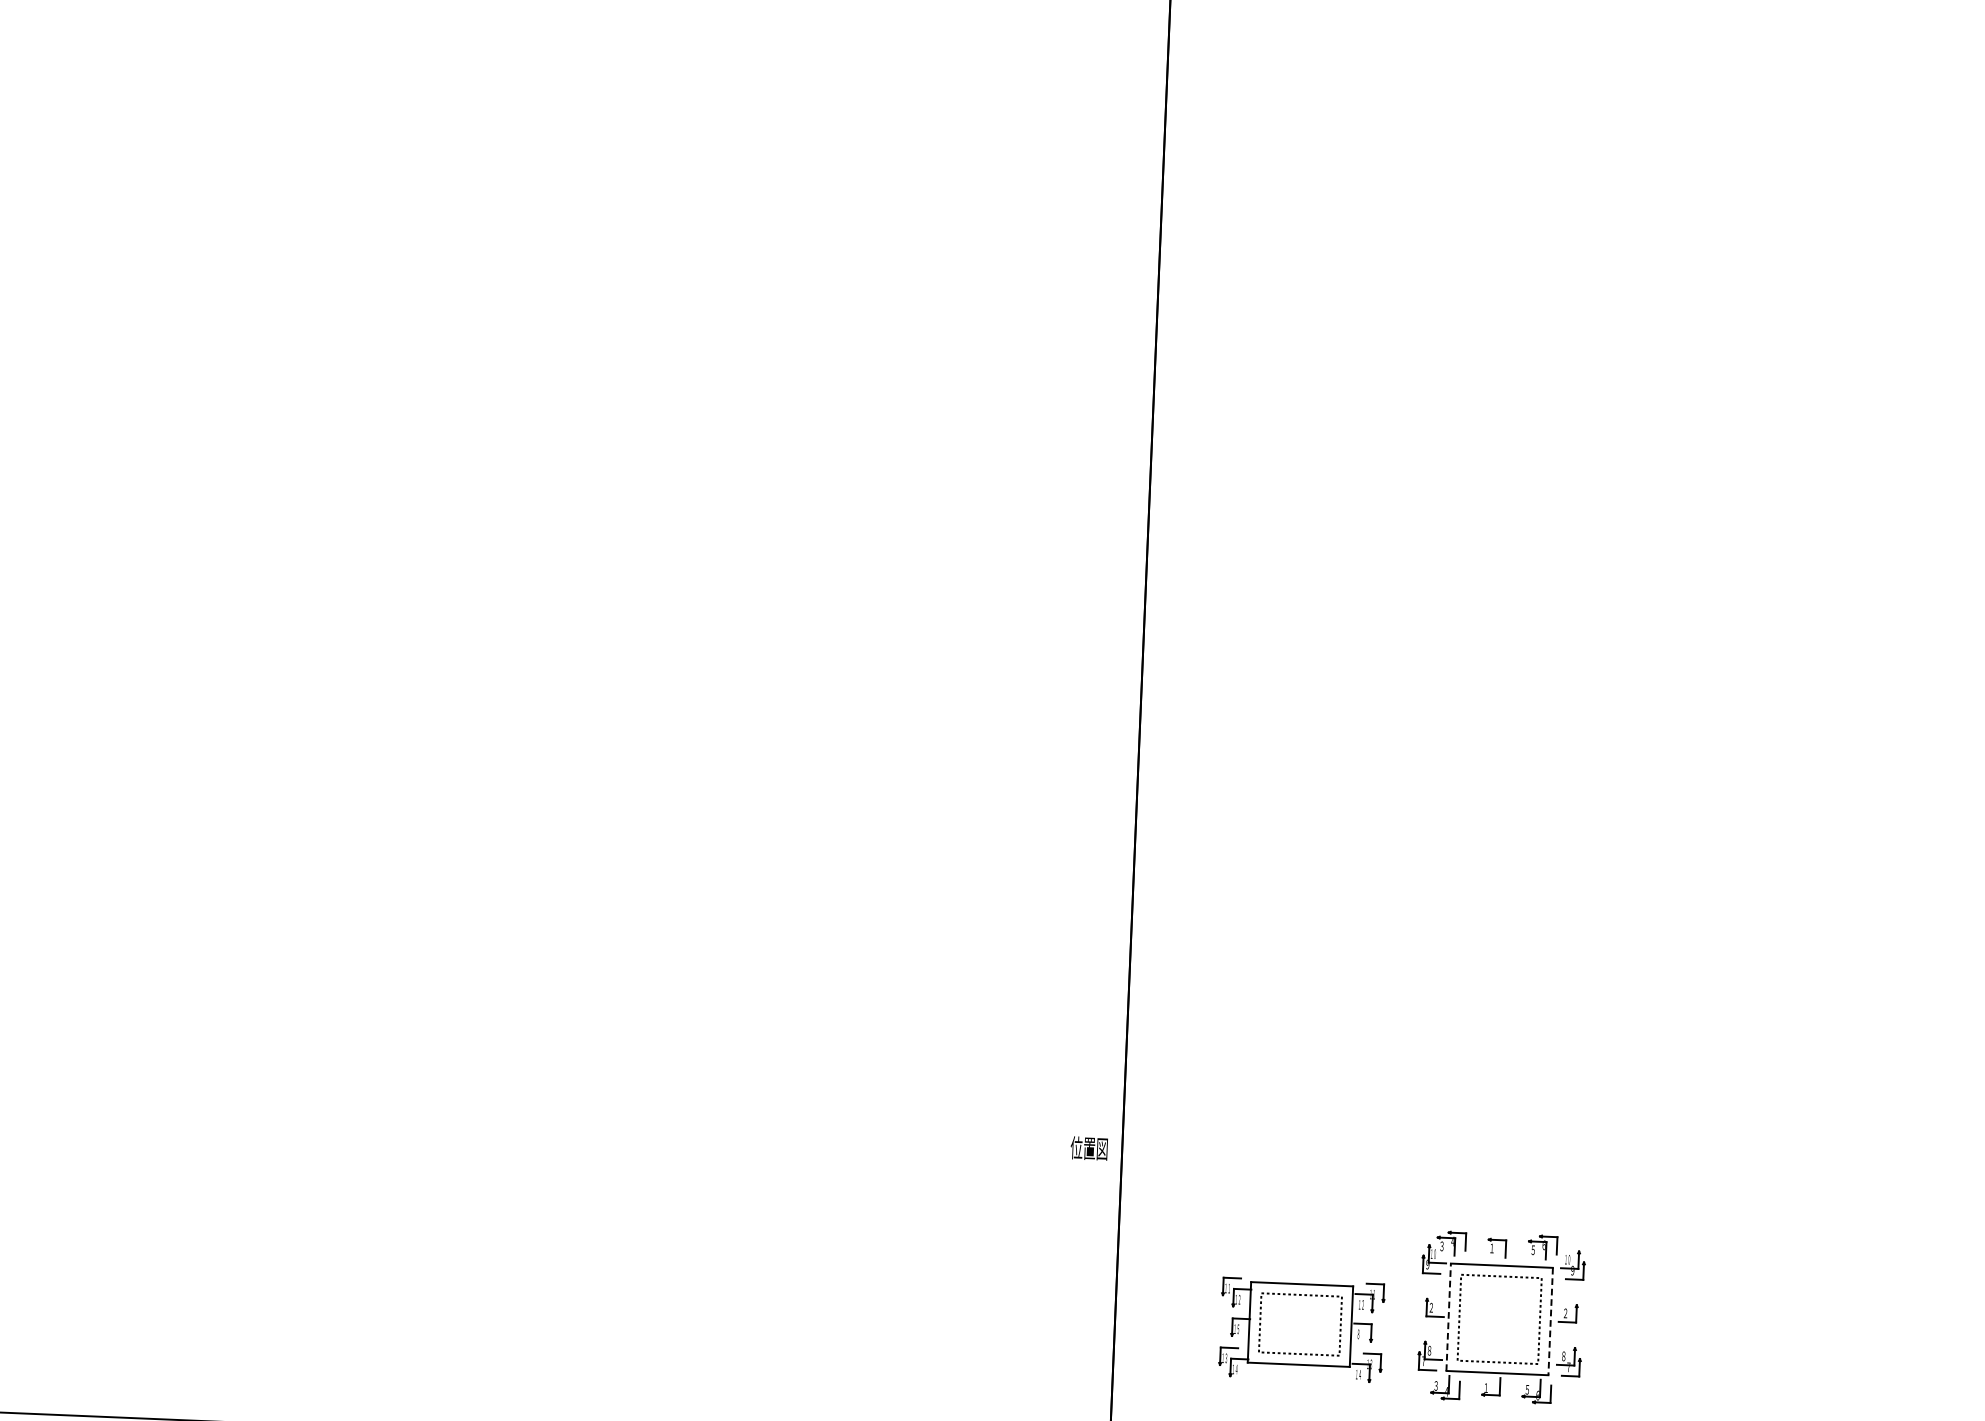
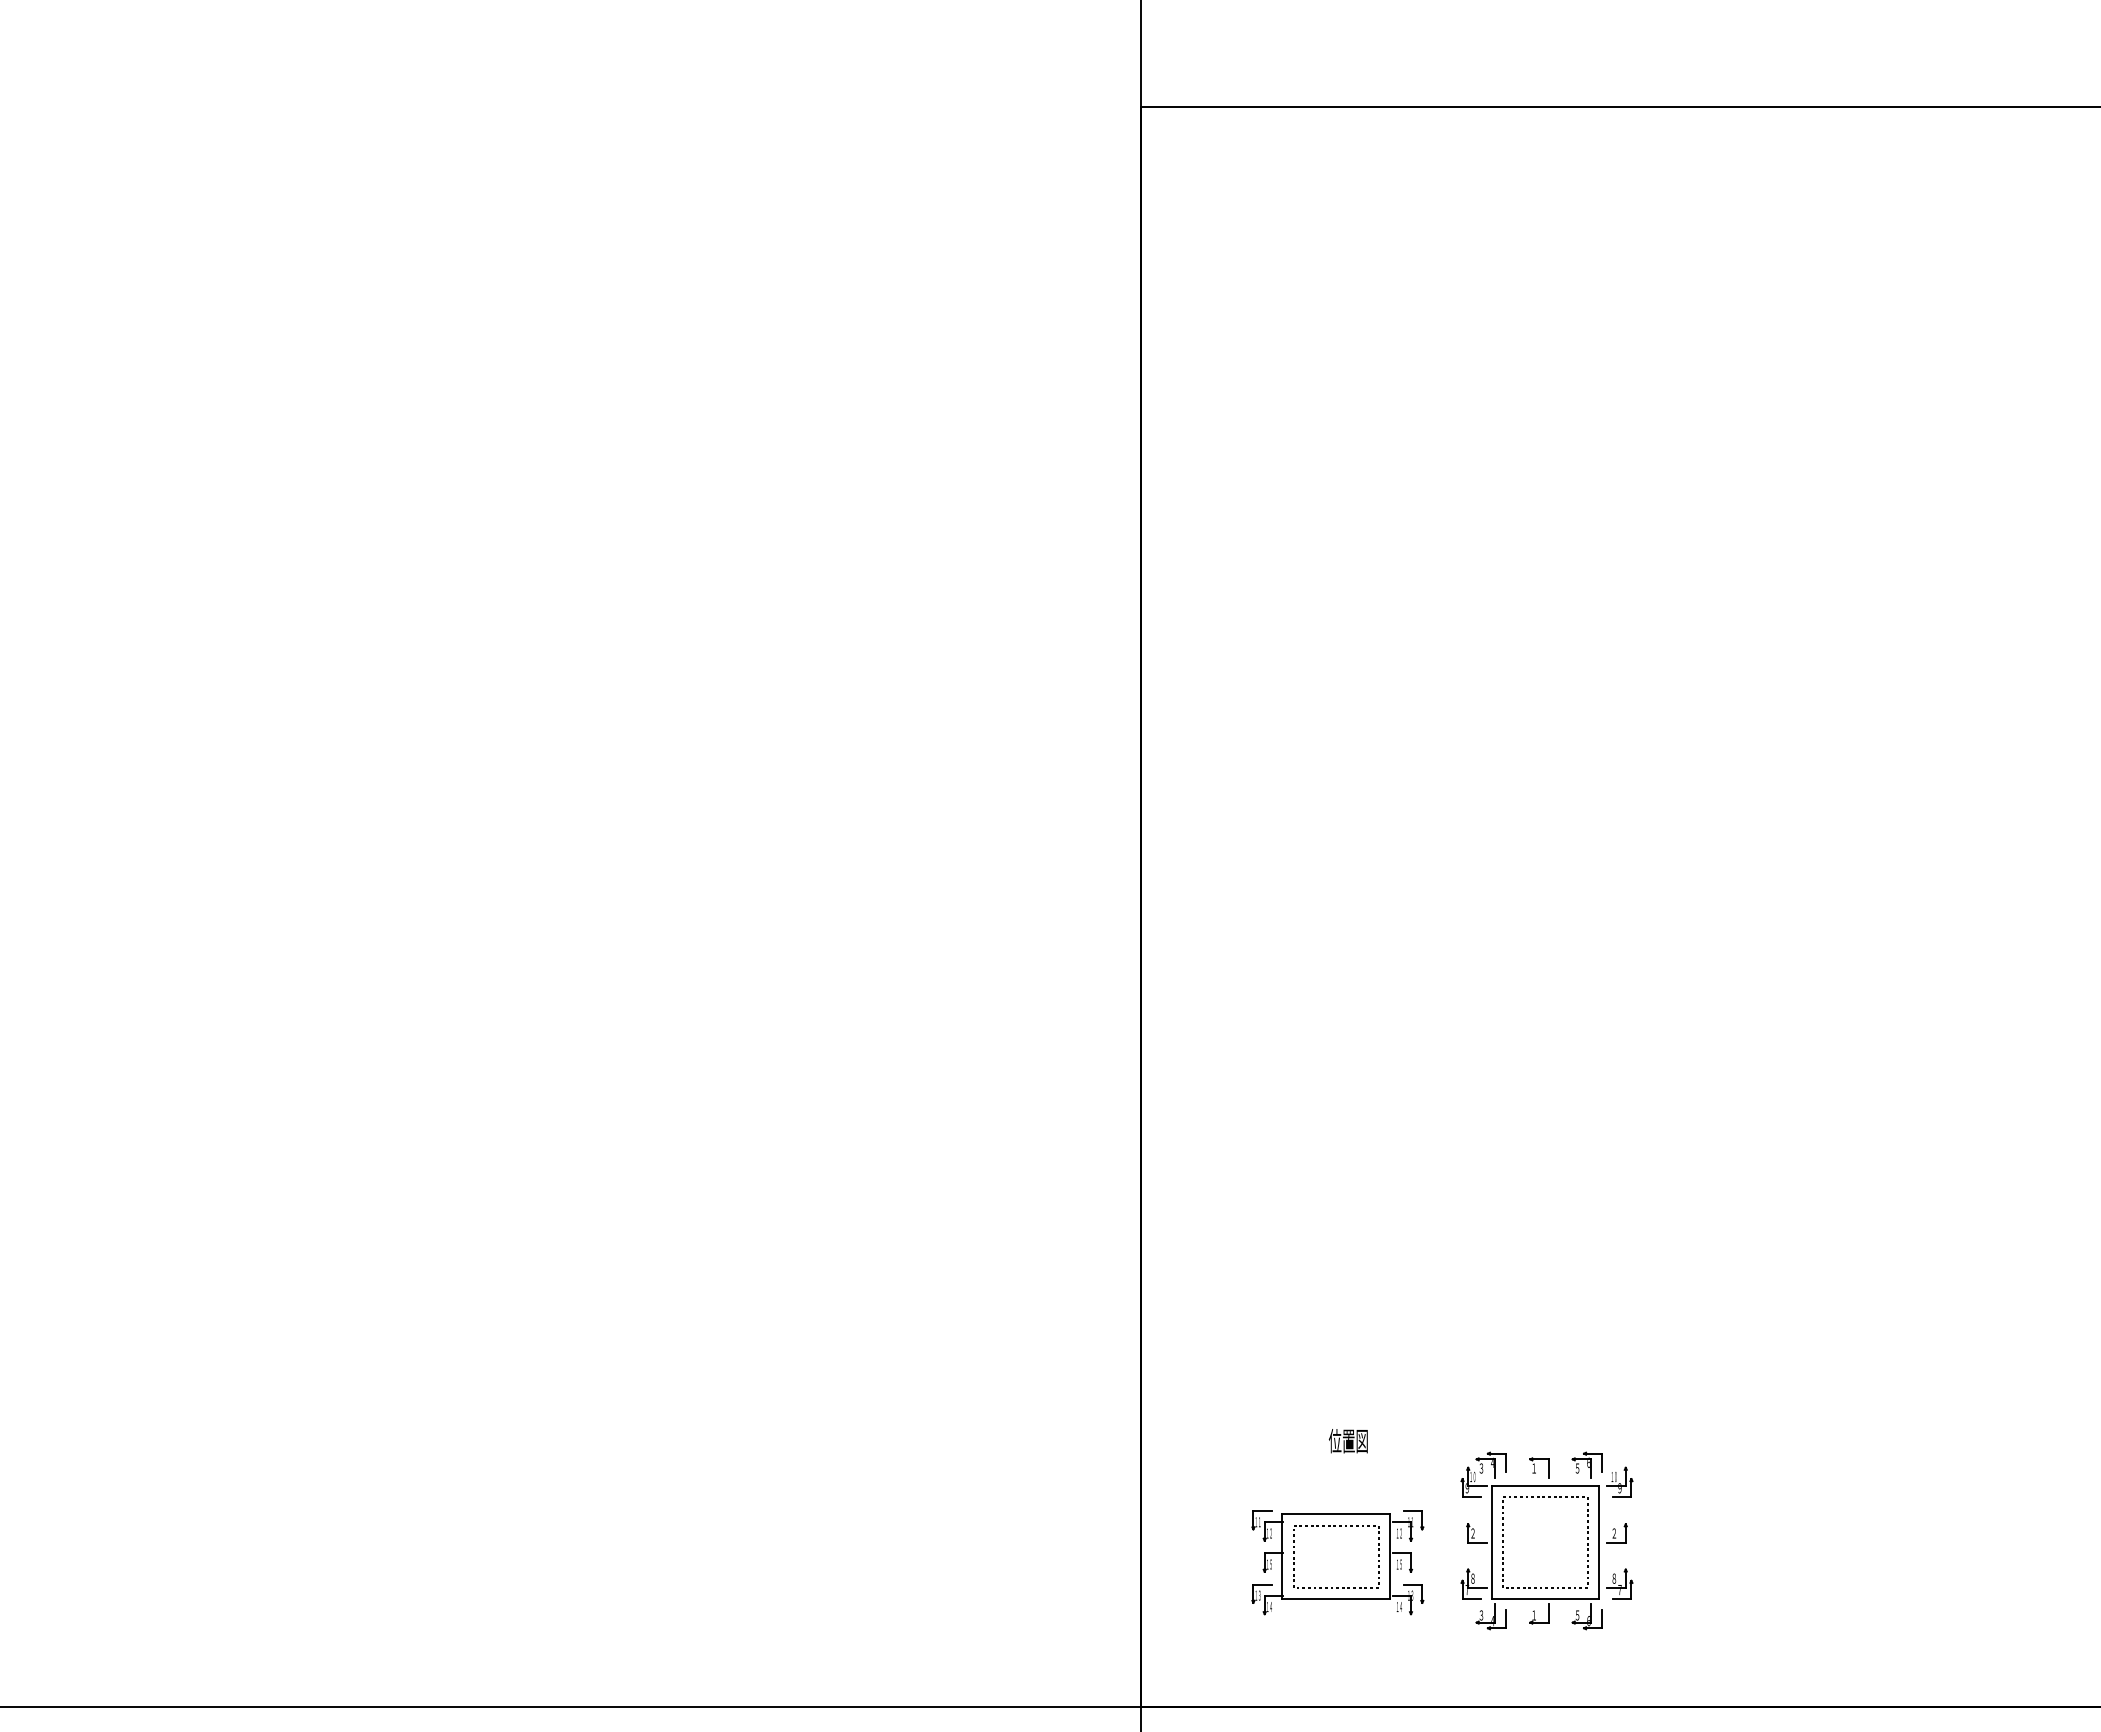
text: (1088, 1148) -> (1347, 1441), moved
line: (1448, 1317) -> (1491, 1542), dashed -> solid
line: (1551, 1321) -> (1599, 1542), dashed -> solid
text: (1359, 1334) -> (1398, 1564), ８ -> １５

